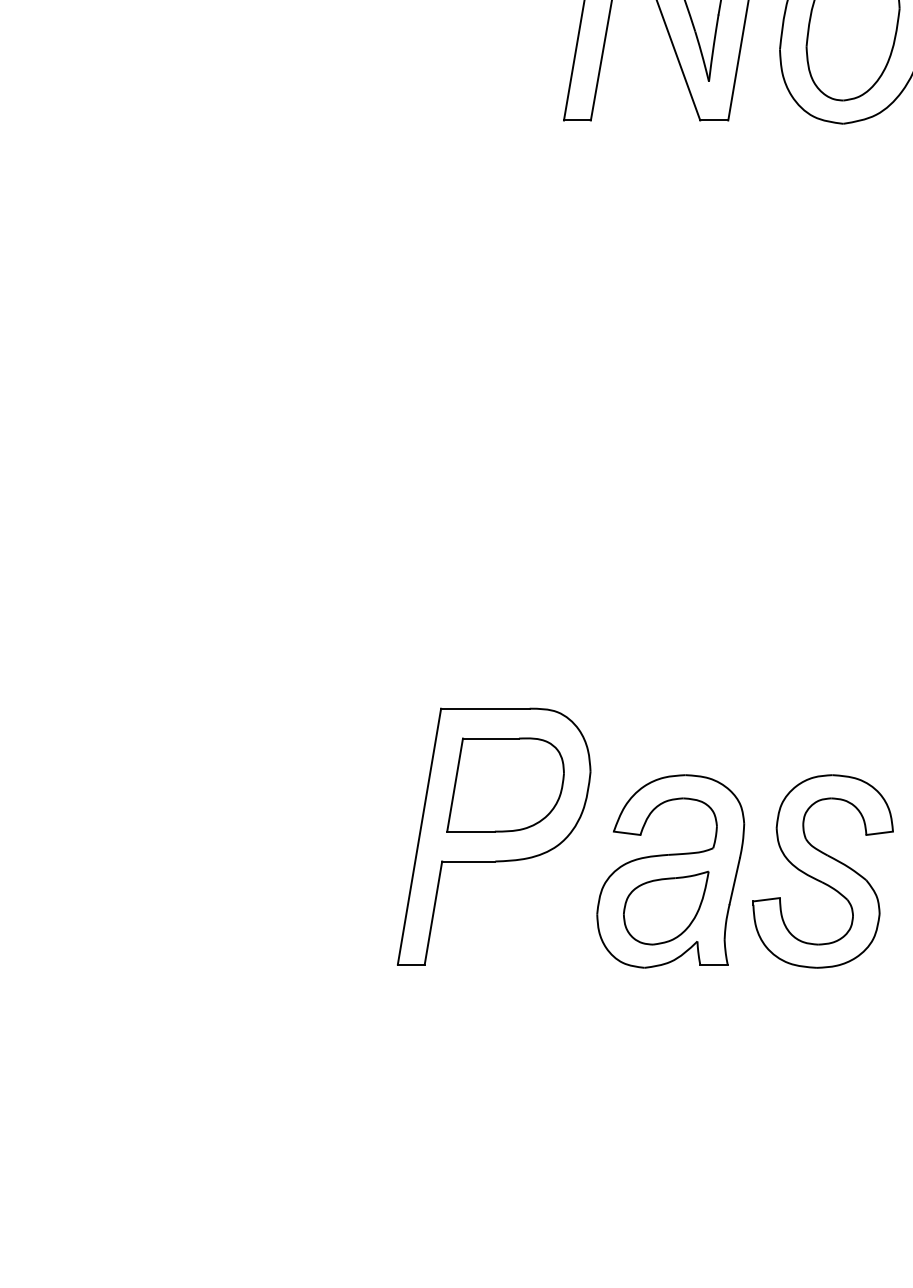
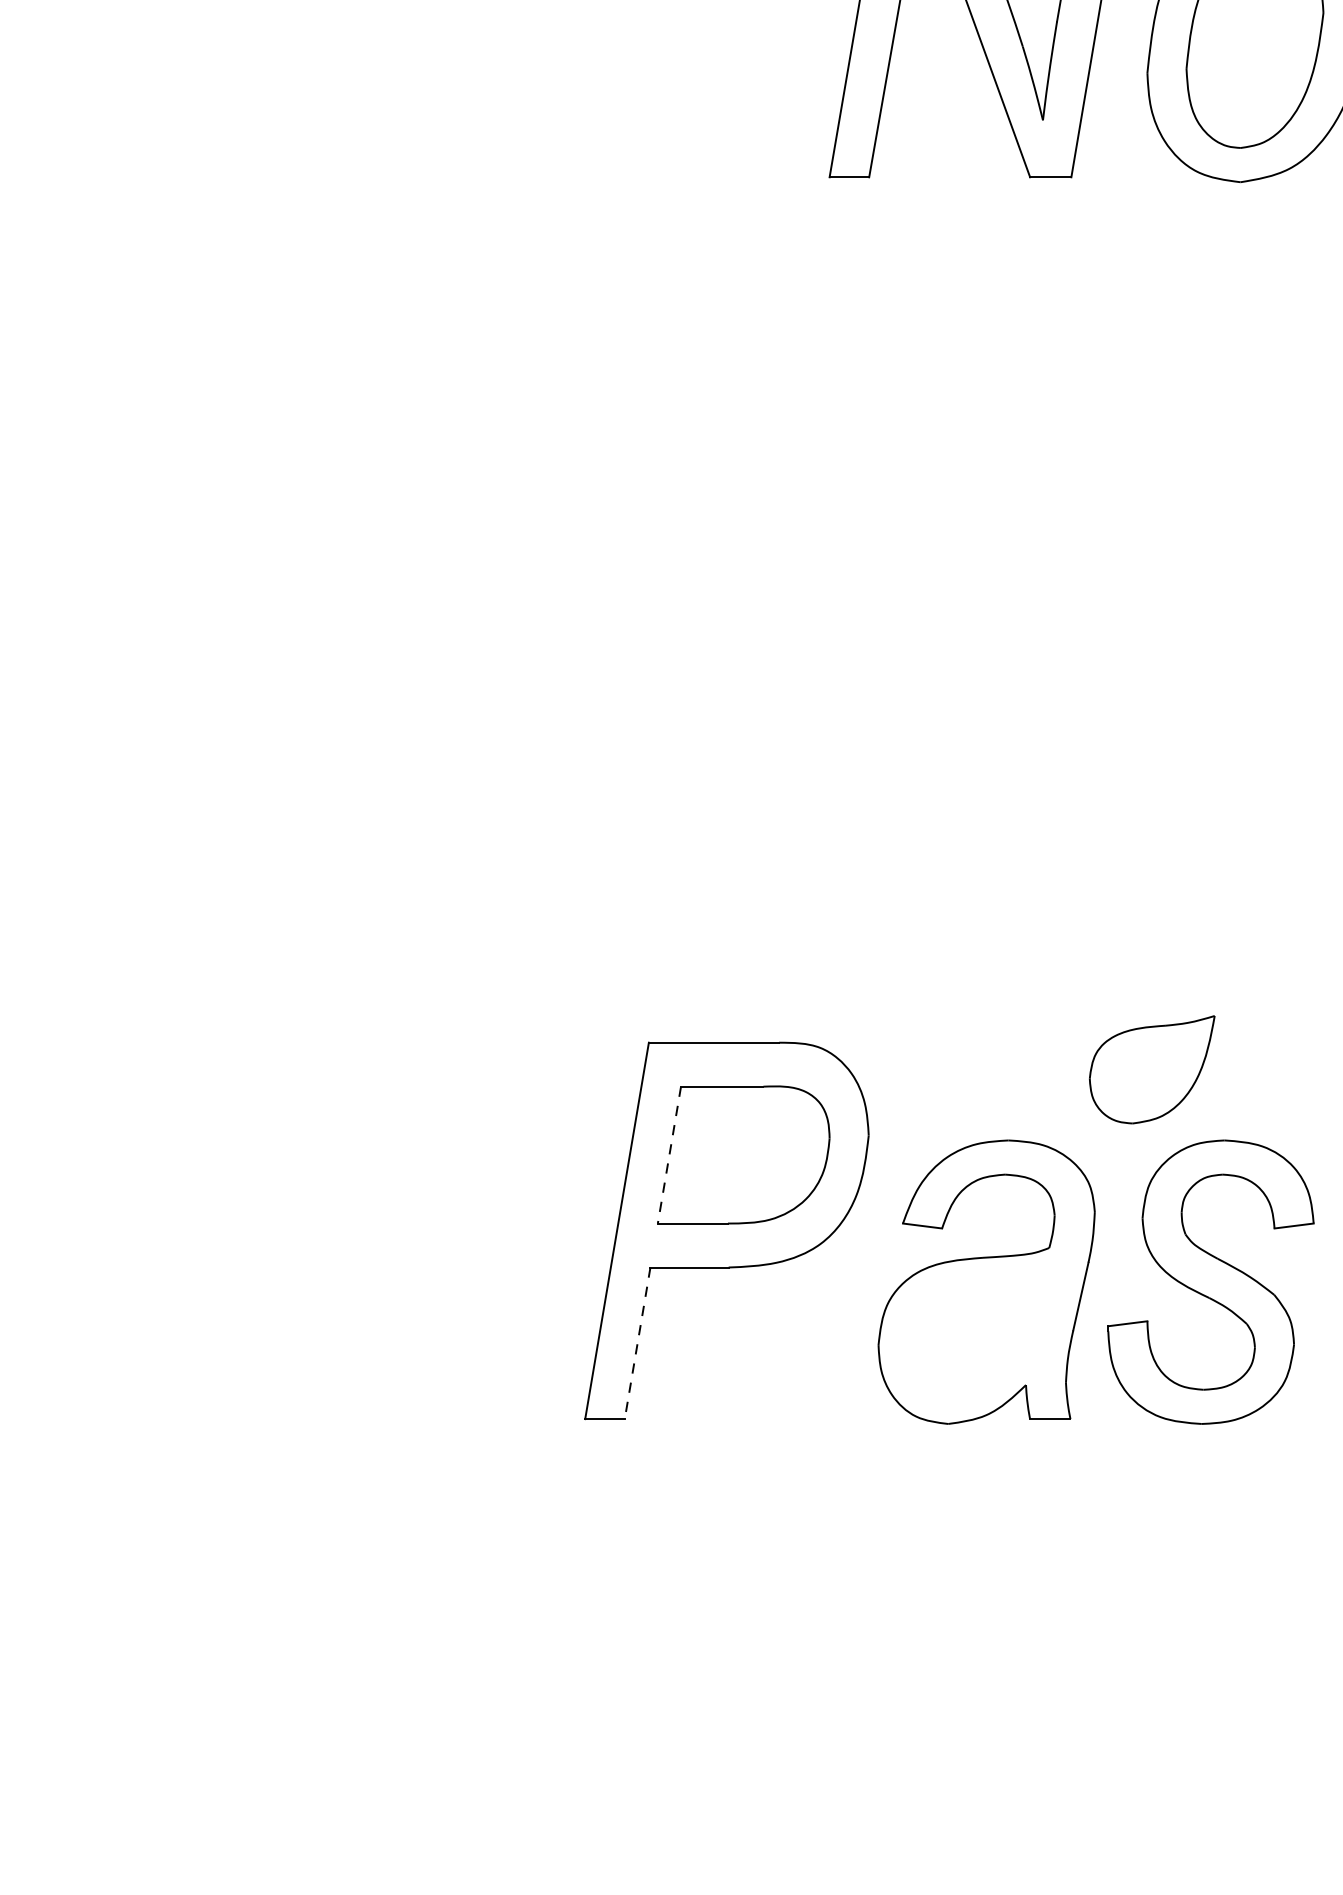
line: (455, 785) -> (670, 1155), solid -> dashed
part: (666, 907) -> (1152, 1068), moved
line: (433, 913) -> (637, 1343), solid -> dashed

